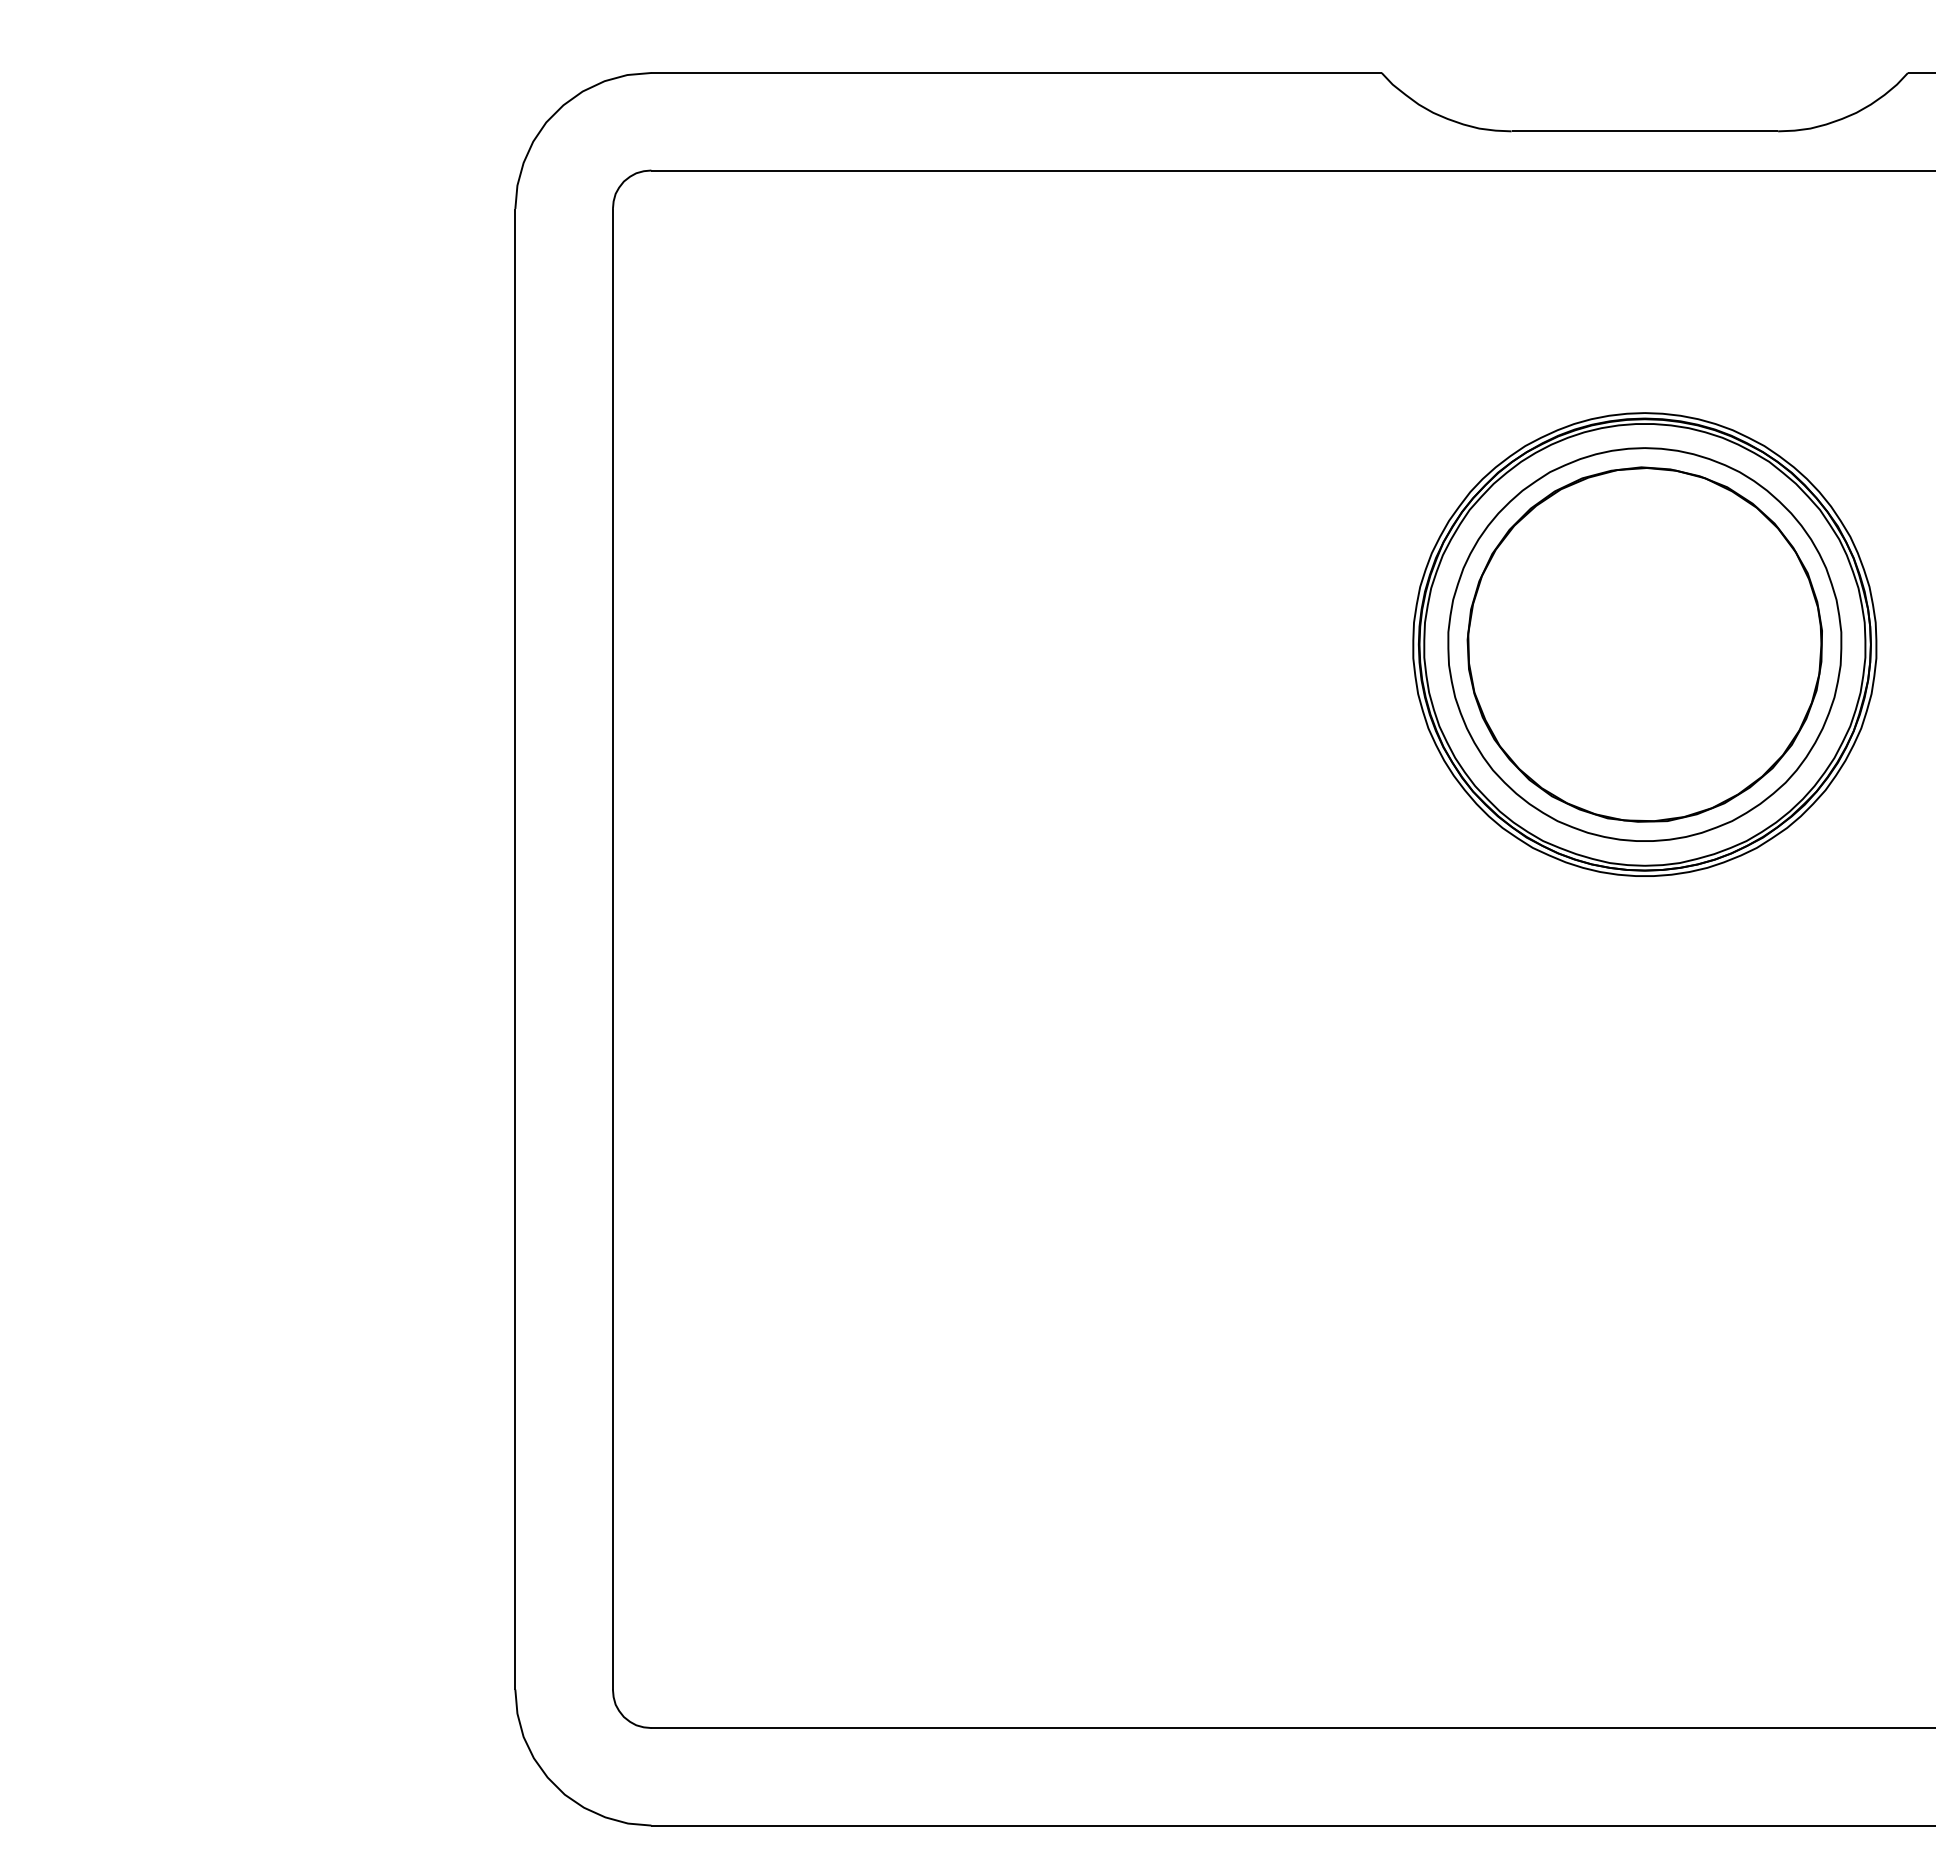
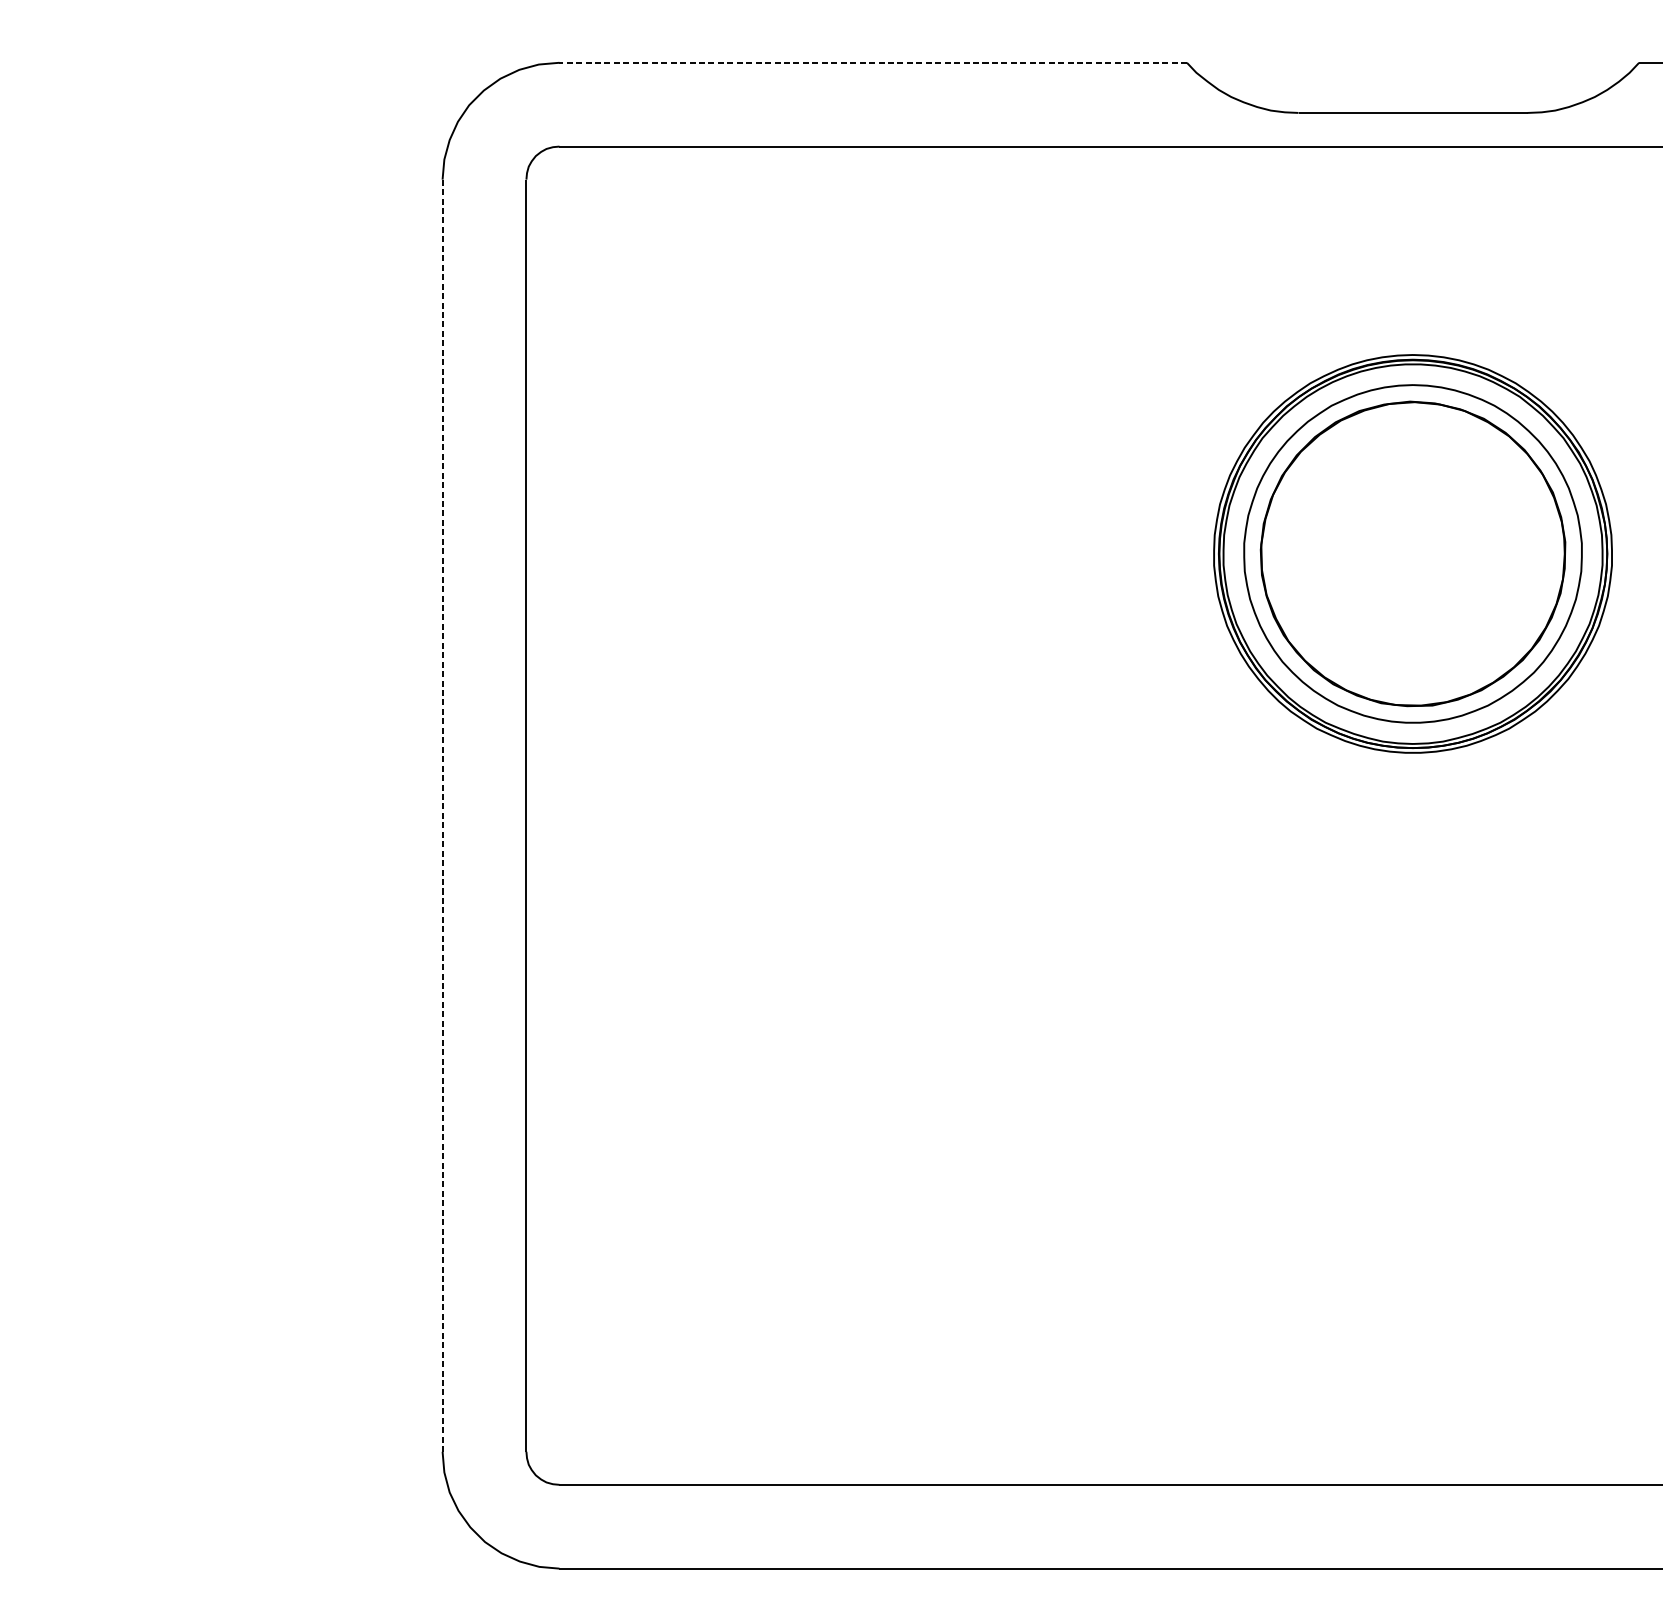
line: (1016, 72) -> (873, 62), solid -> dashed
line: (515, 949) -> (442, 815), solid -> dashed

